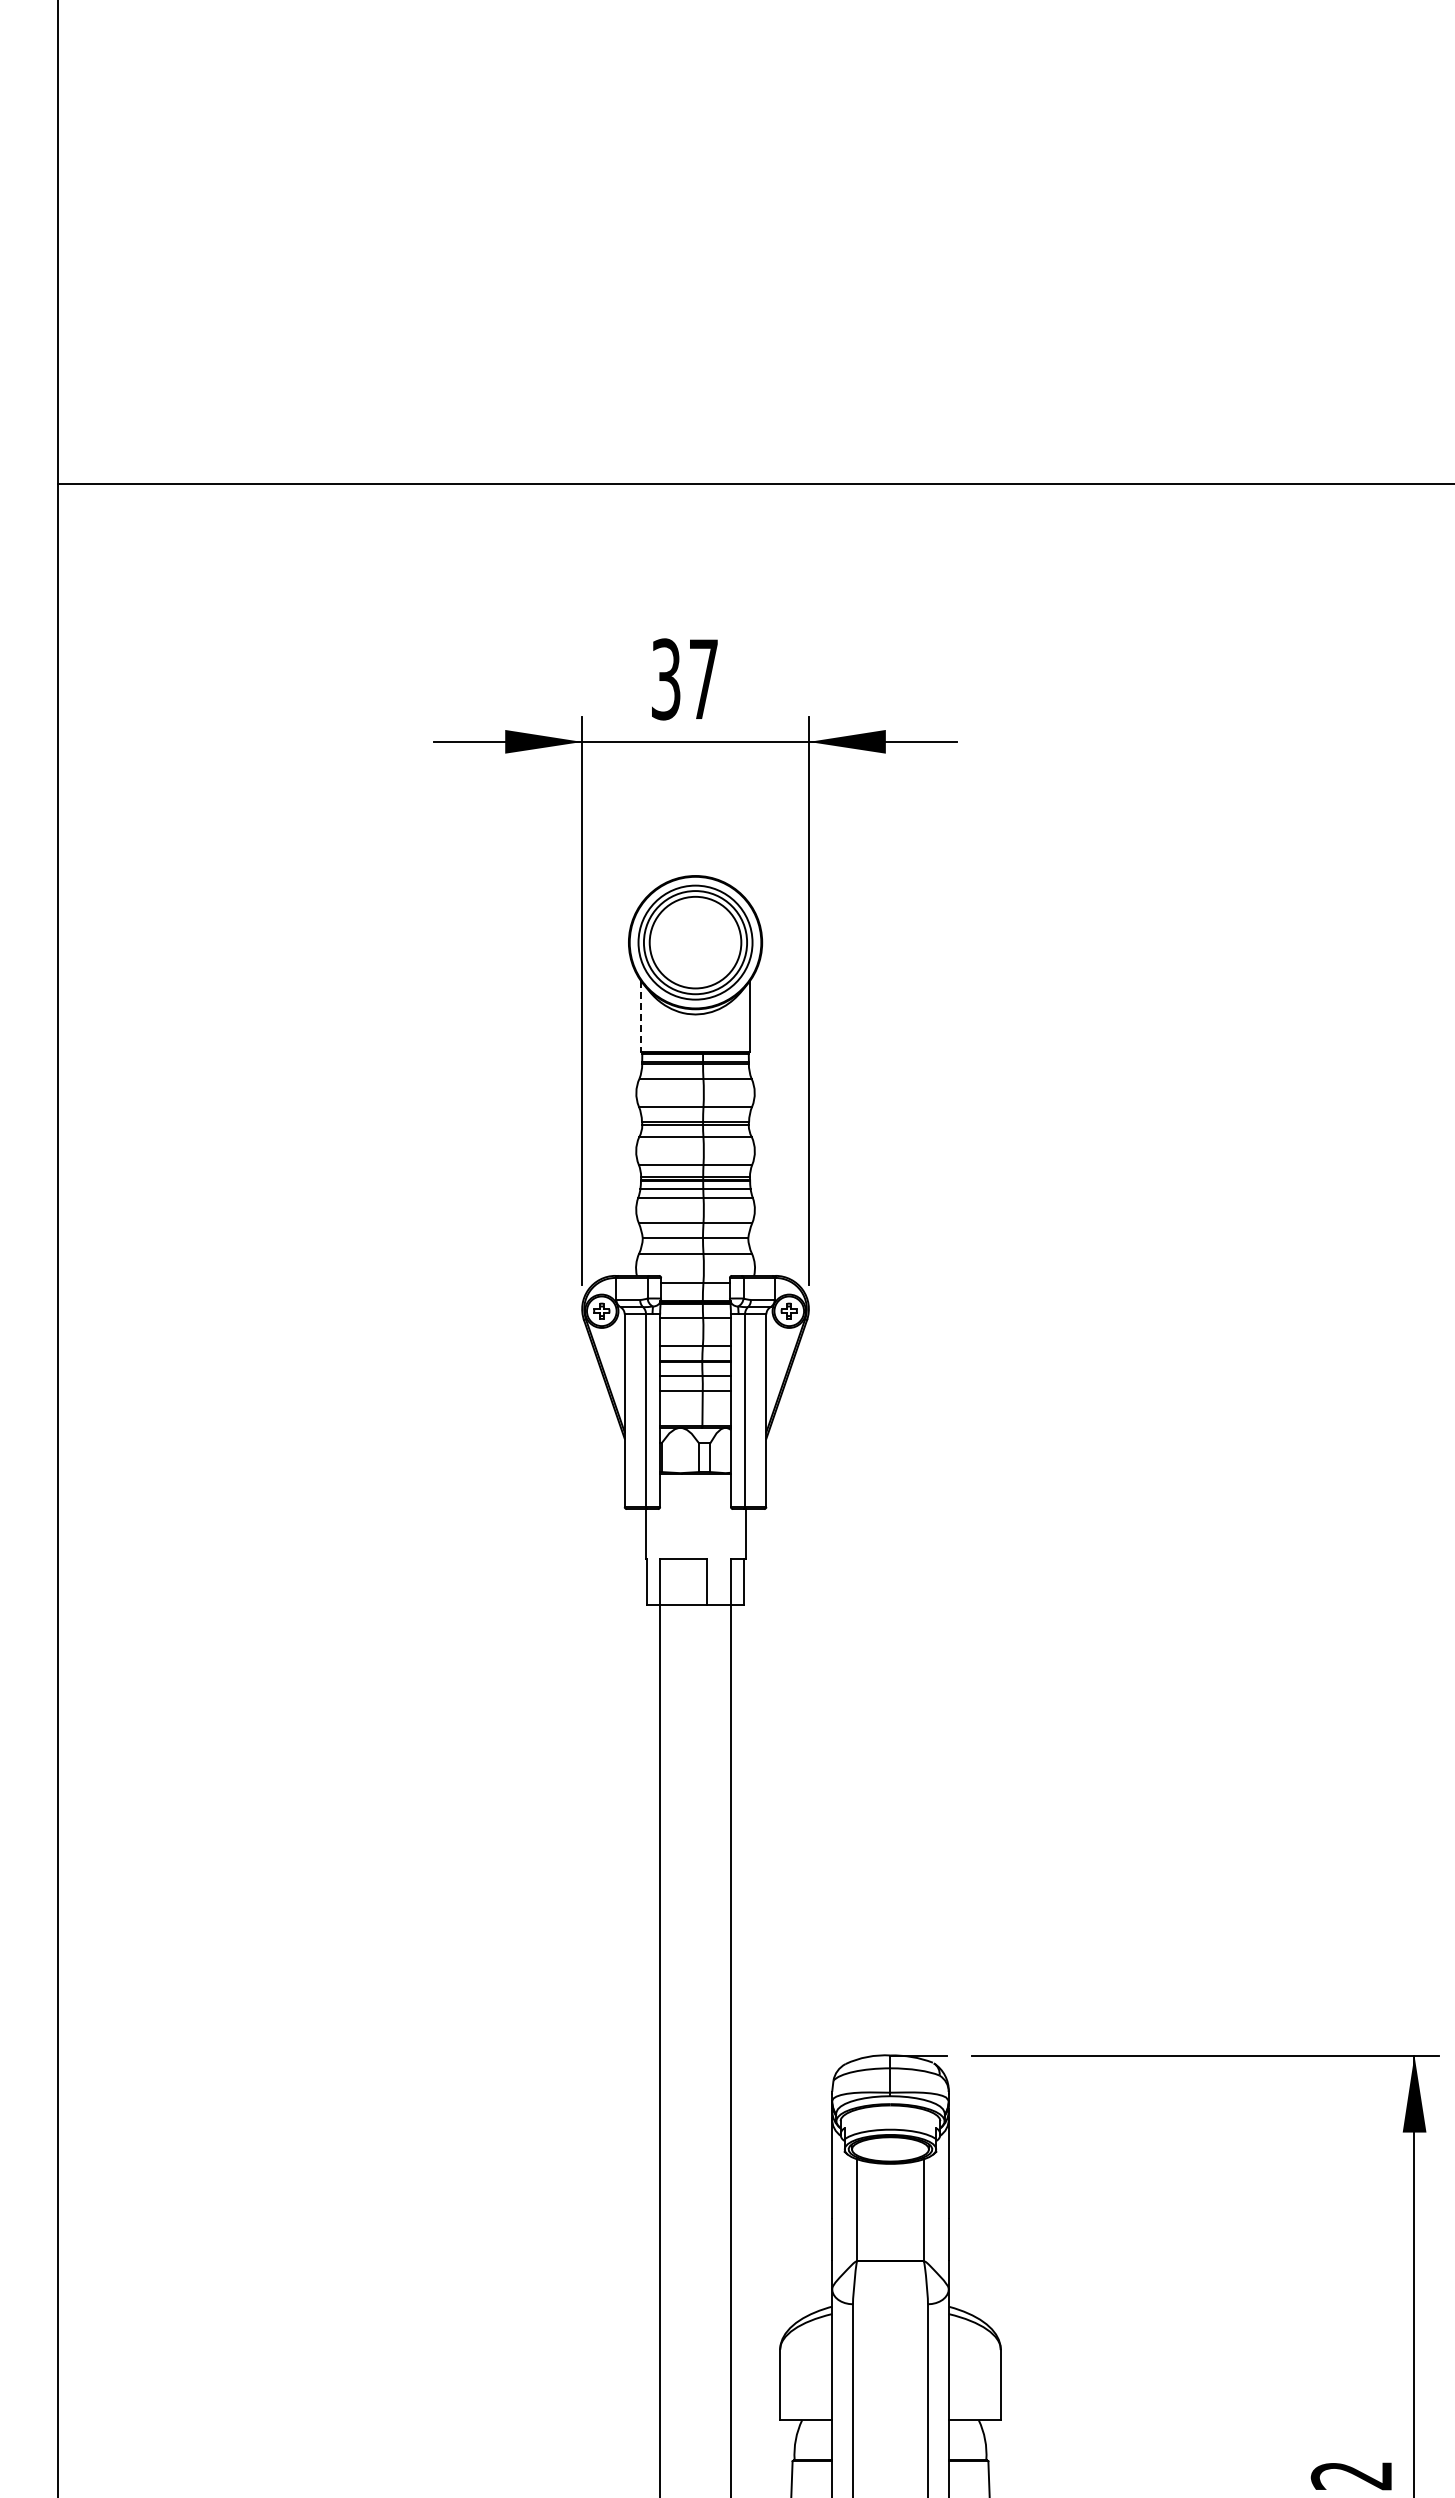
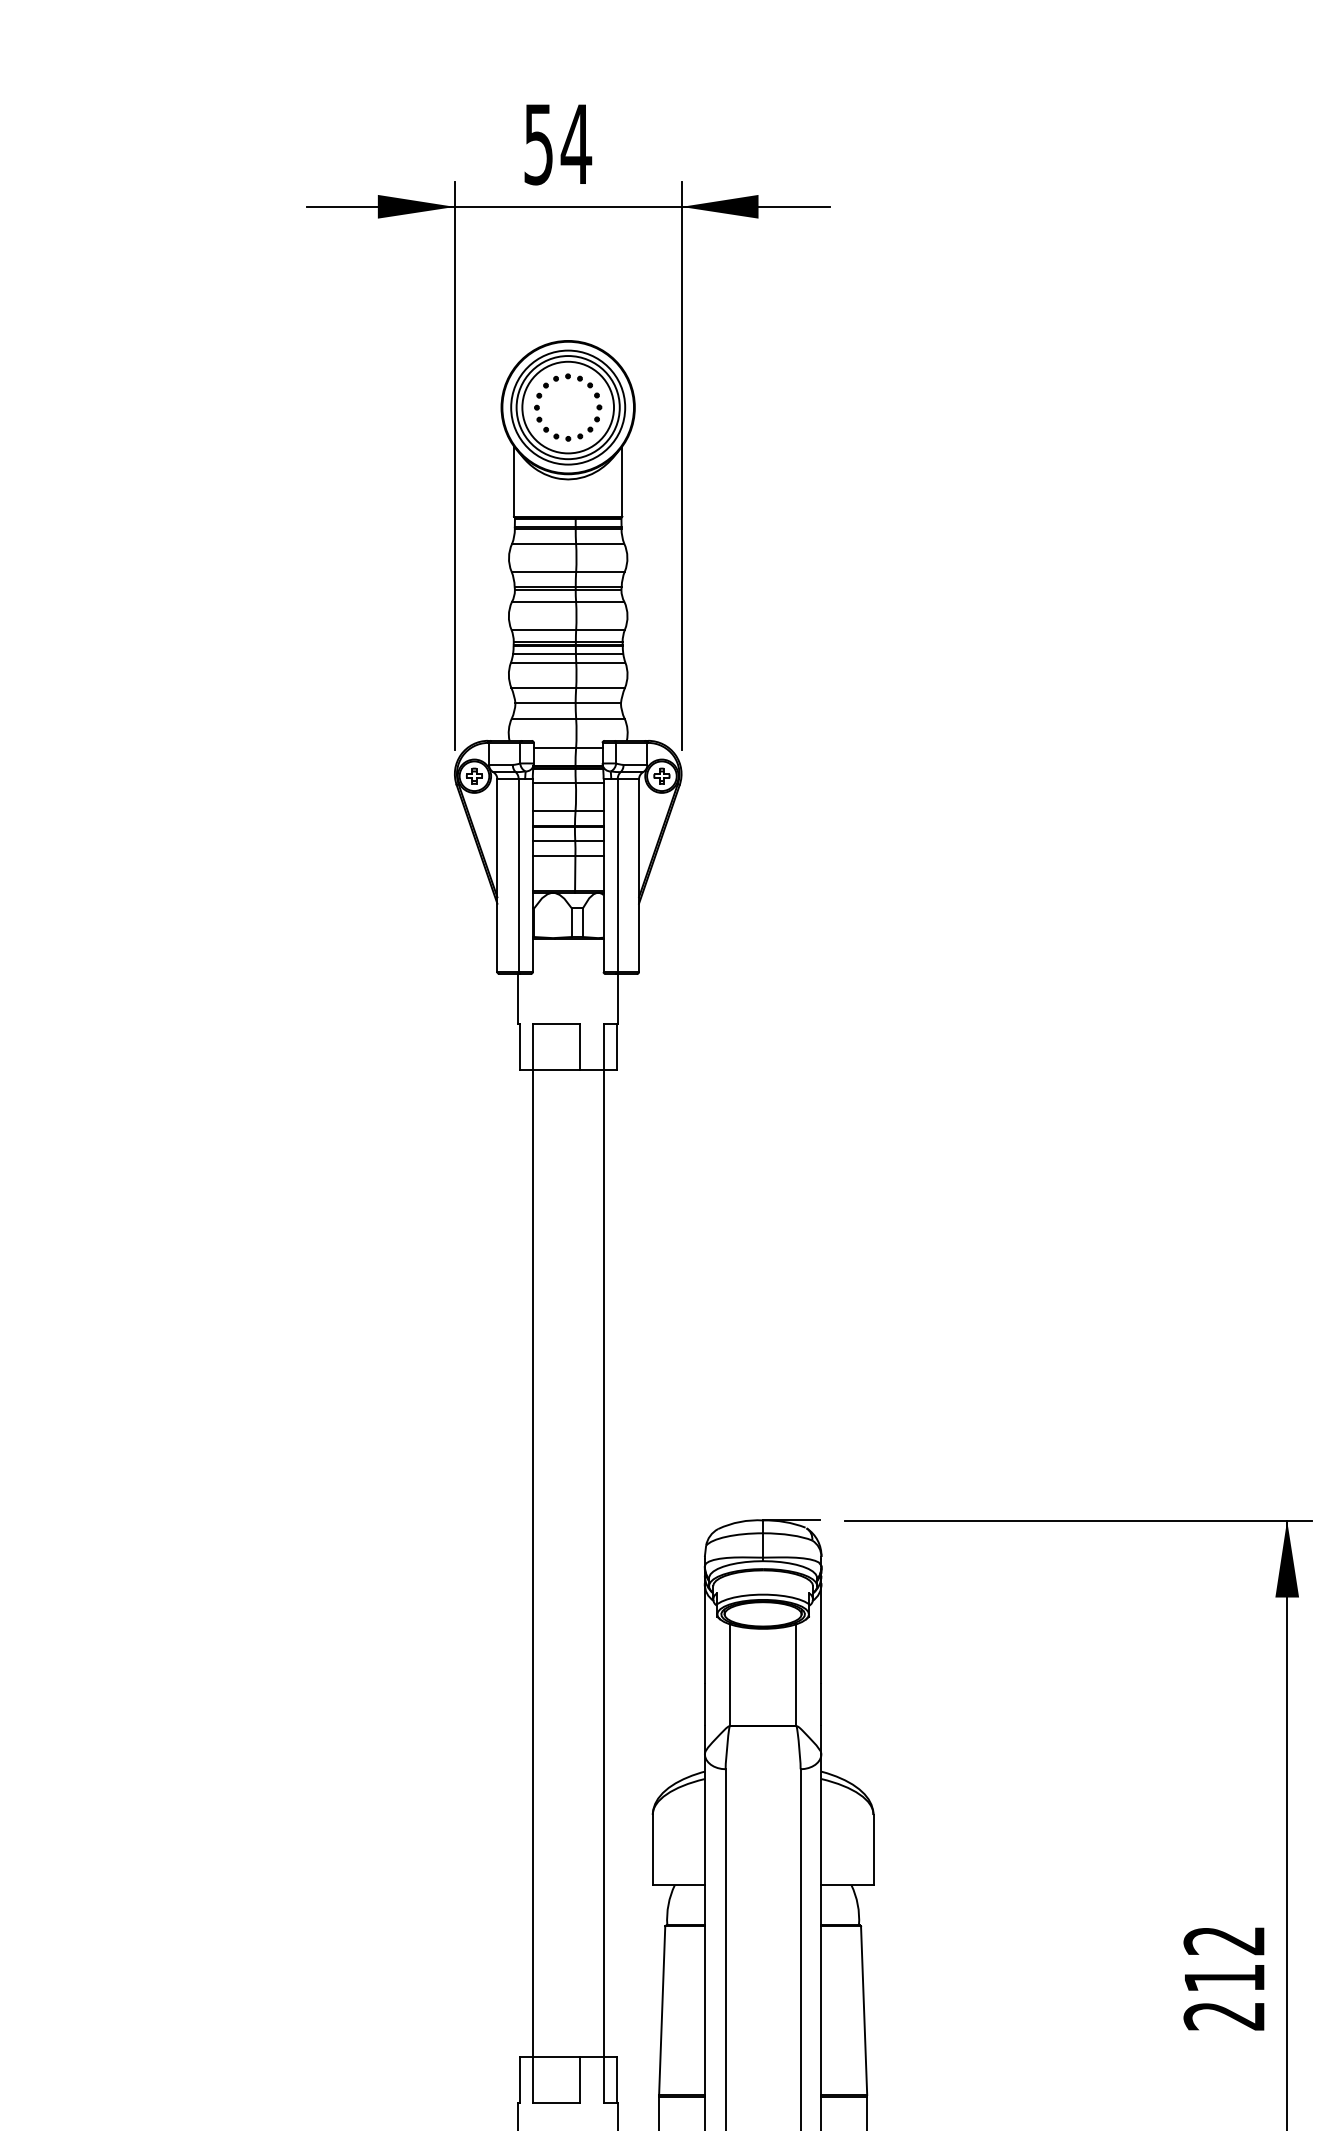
text: (685, 678) -> (558, 143), 37 -> 54
part: (695, 914) -> (568, 379), added
line: (641, 1017) -> (514, 482), dashed -> solid

